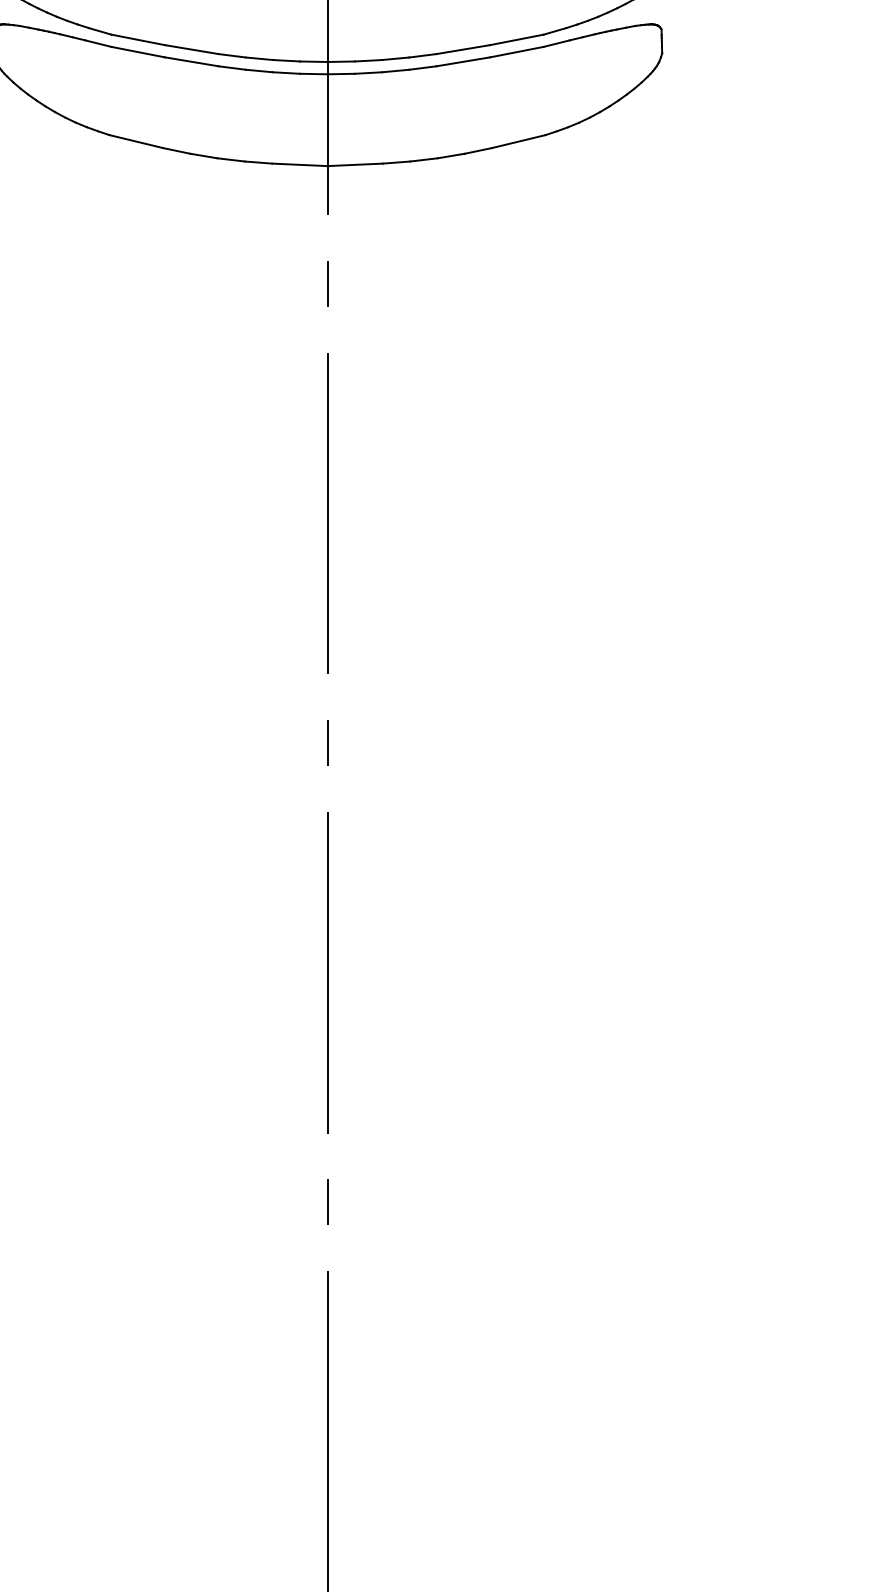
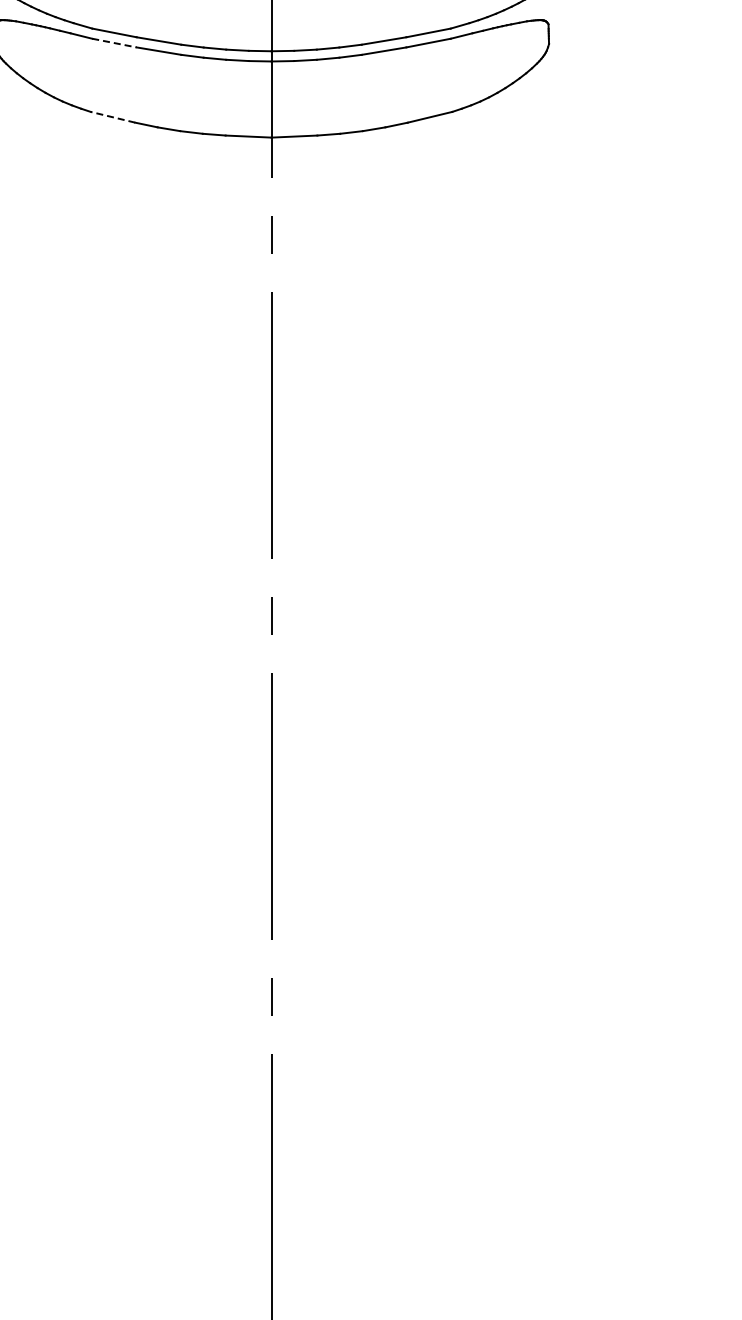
line: (138, 52) -> (114, 43), solid -> dashed
line: (135, 141) -> (112, 117), solid -> dashed

